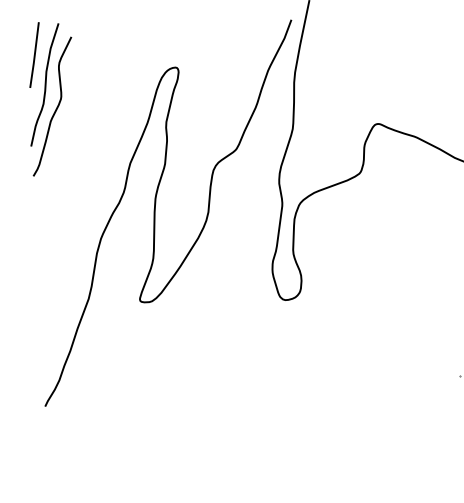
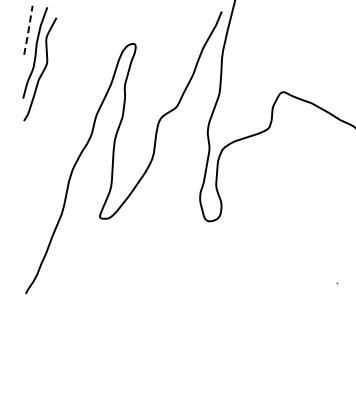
line: (34, 55) -> (28, 30), solid -> dashed

